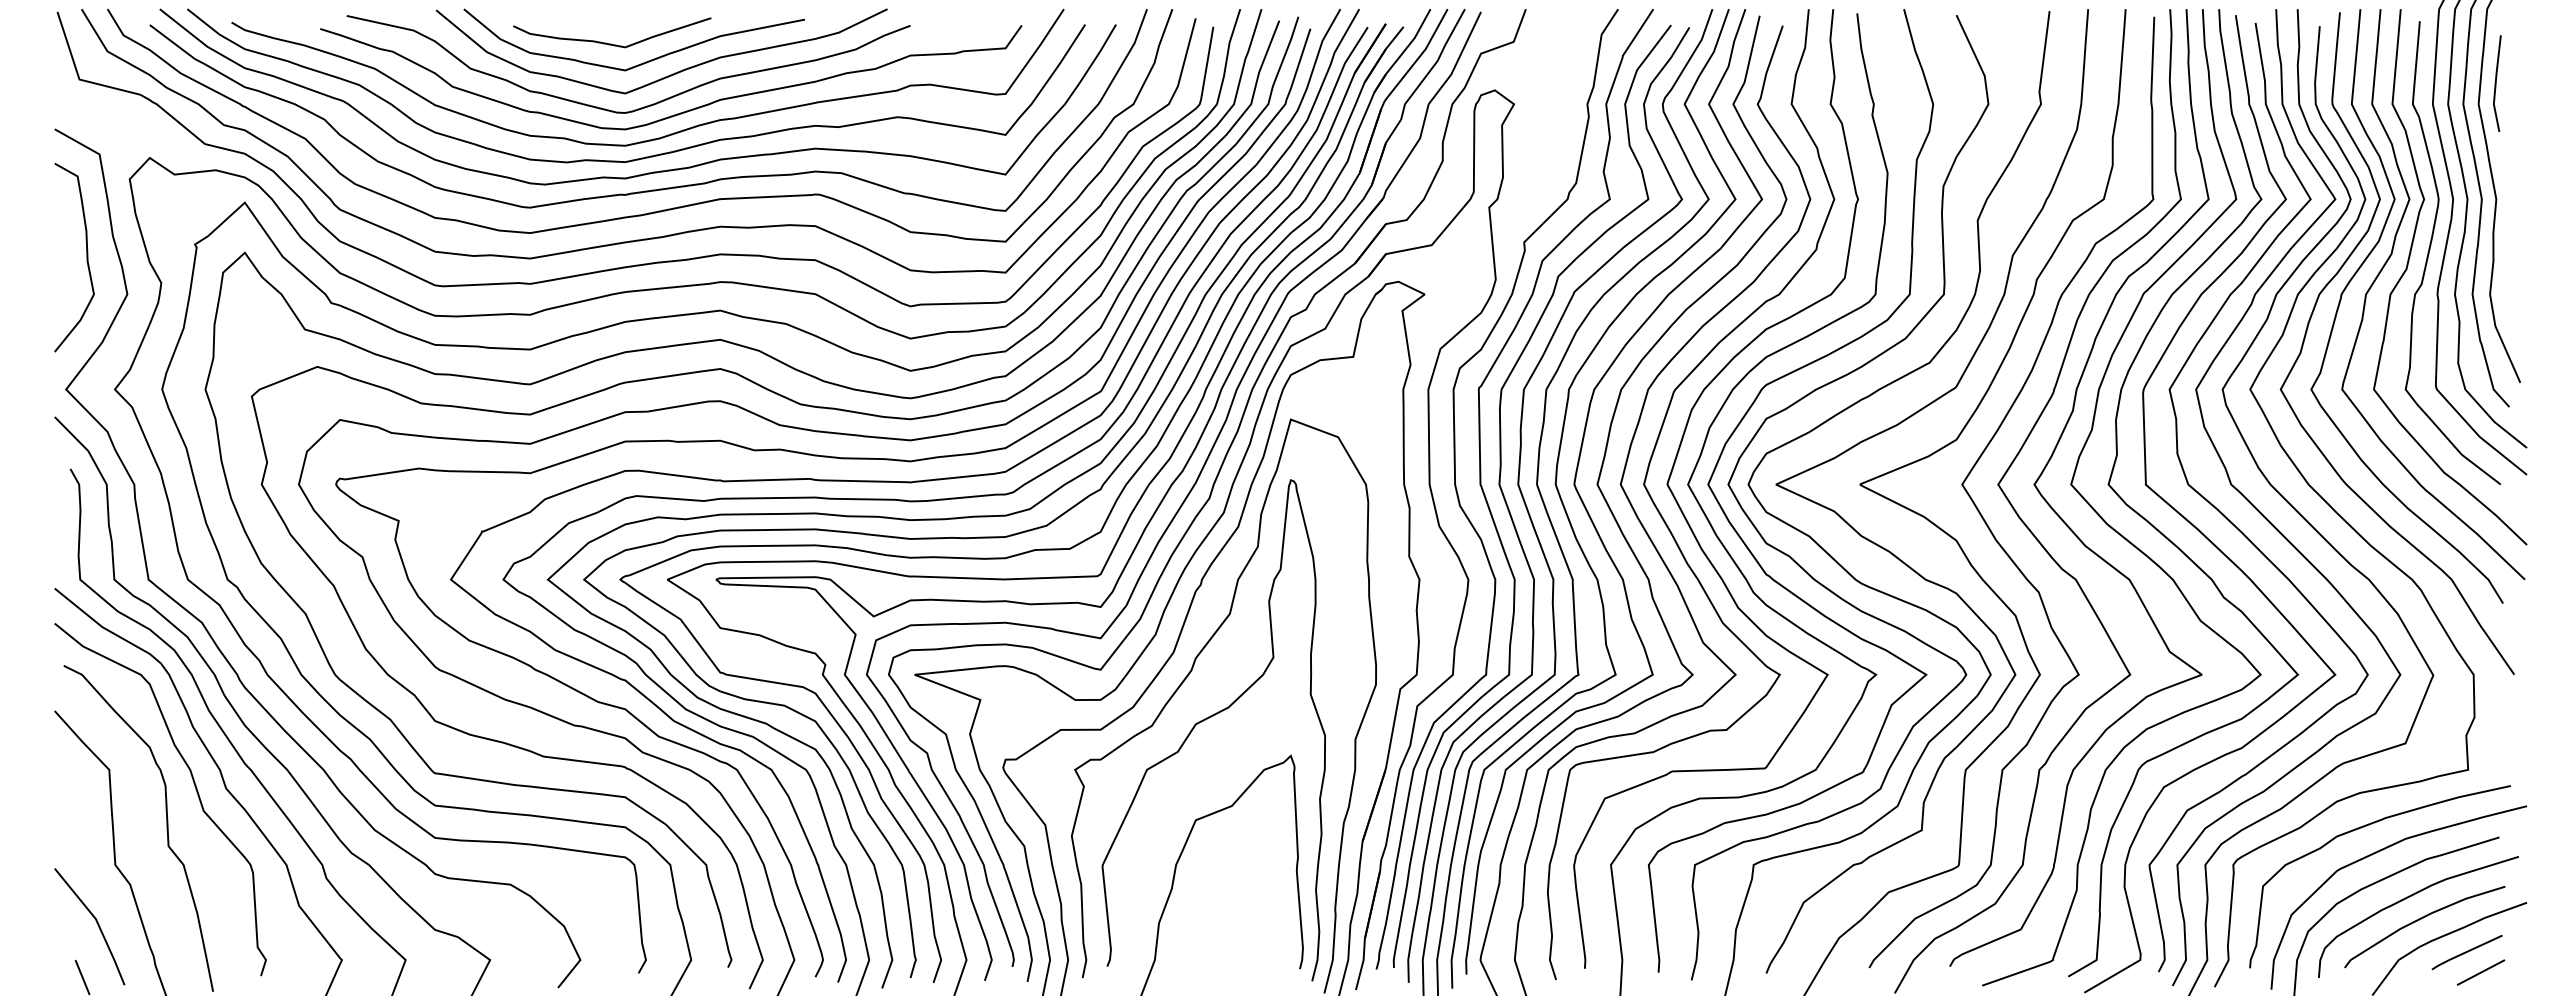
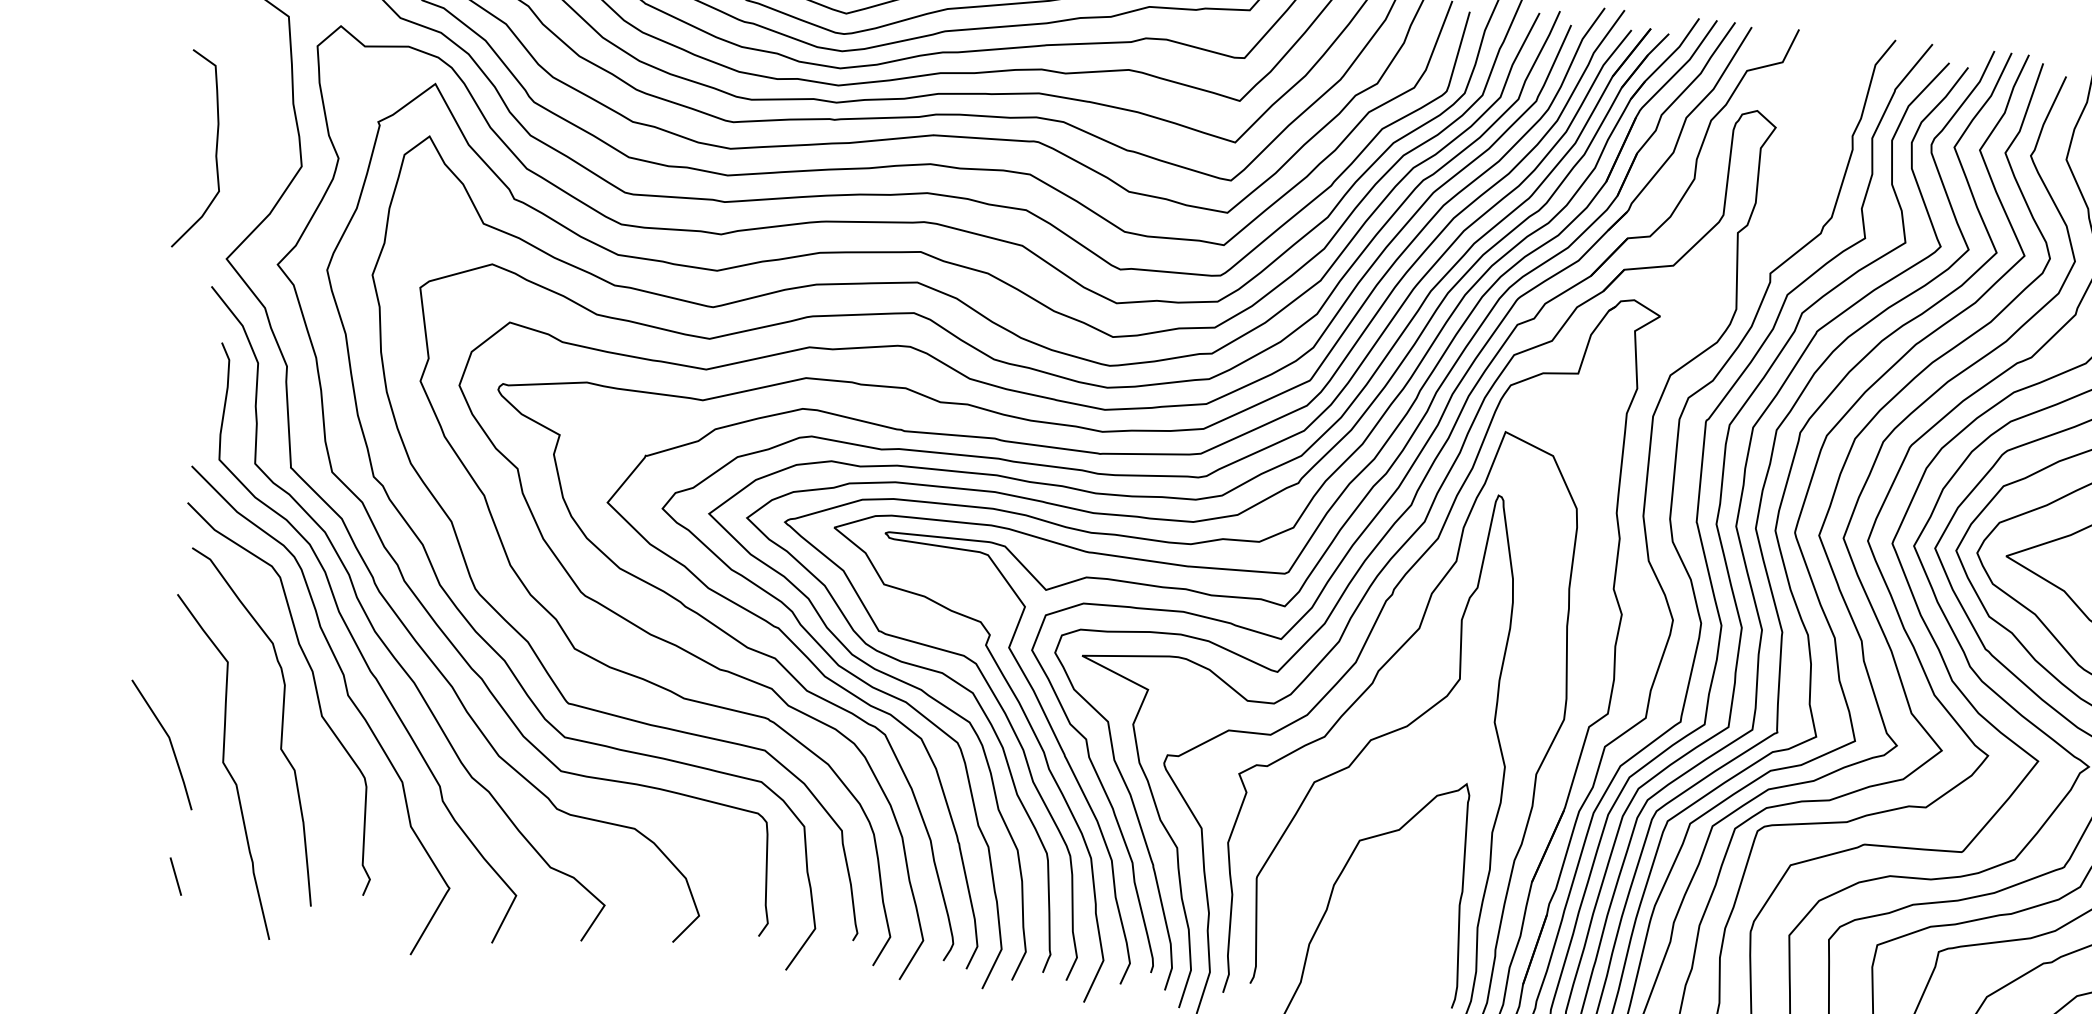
curve: (86, 257) -> (215, 151), moved
line: (96, 923) -> (169, 742), moved

